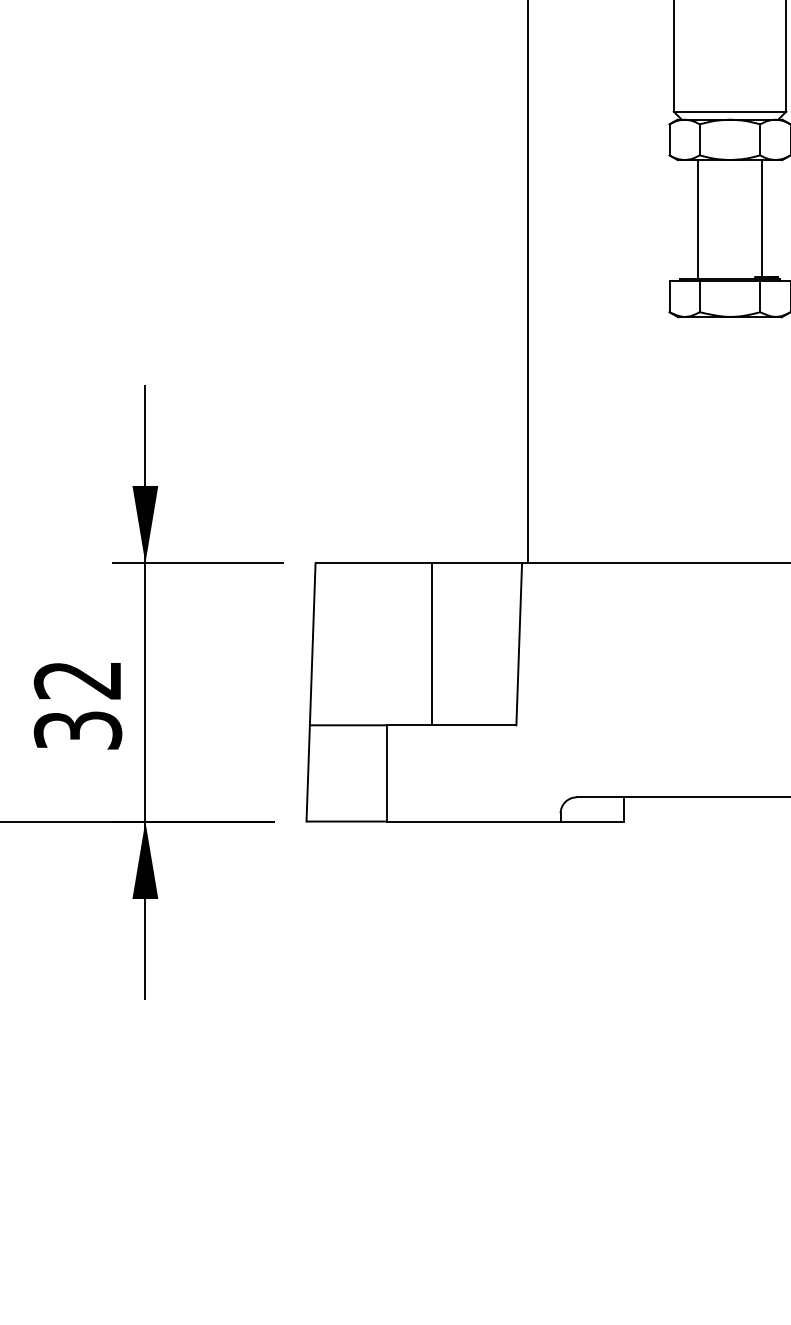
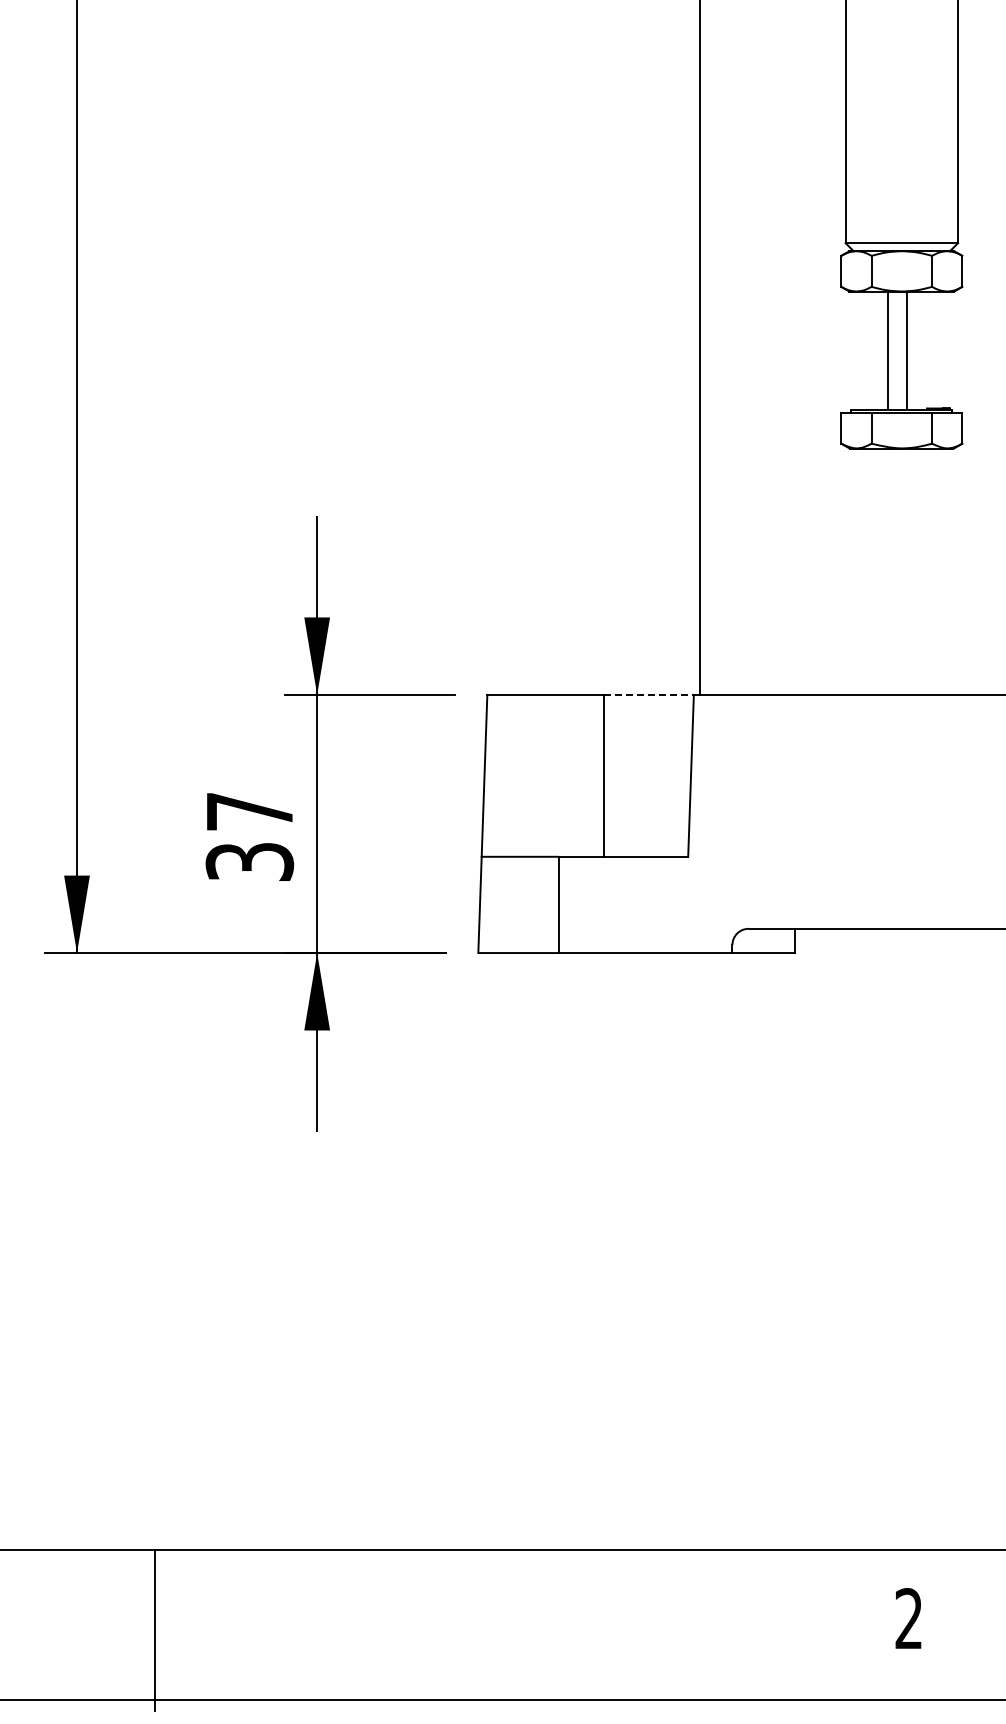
line: (697, 218) -> (906, 349), moved
line: (762, 218) -> (888, 349), moved
line: (477, 563) -> (649, 694), solid -> dashed
text: (76, 680) -> (248, 811), 32 -> 37

